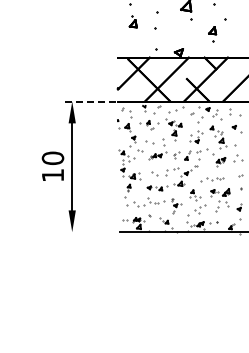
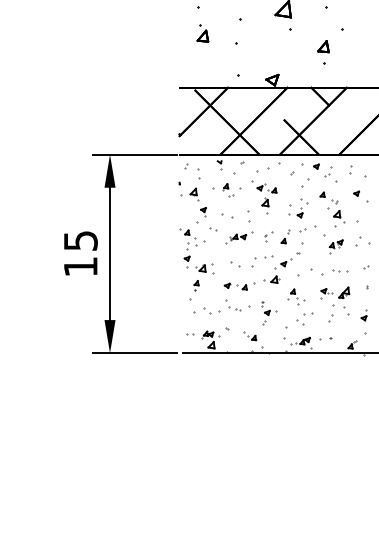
line: (88, 101) -> (134, 154), dashed -> solid
text: (52, 157) -> (80, 239), 10 -> 15
part: (212, 179) -> (323, 273), size x1.43
line: (88, 232) -> (134, 353), added

